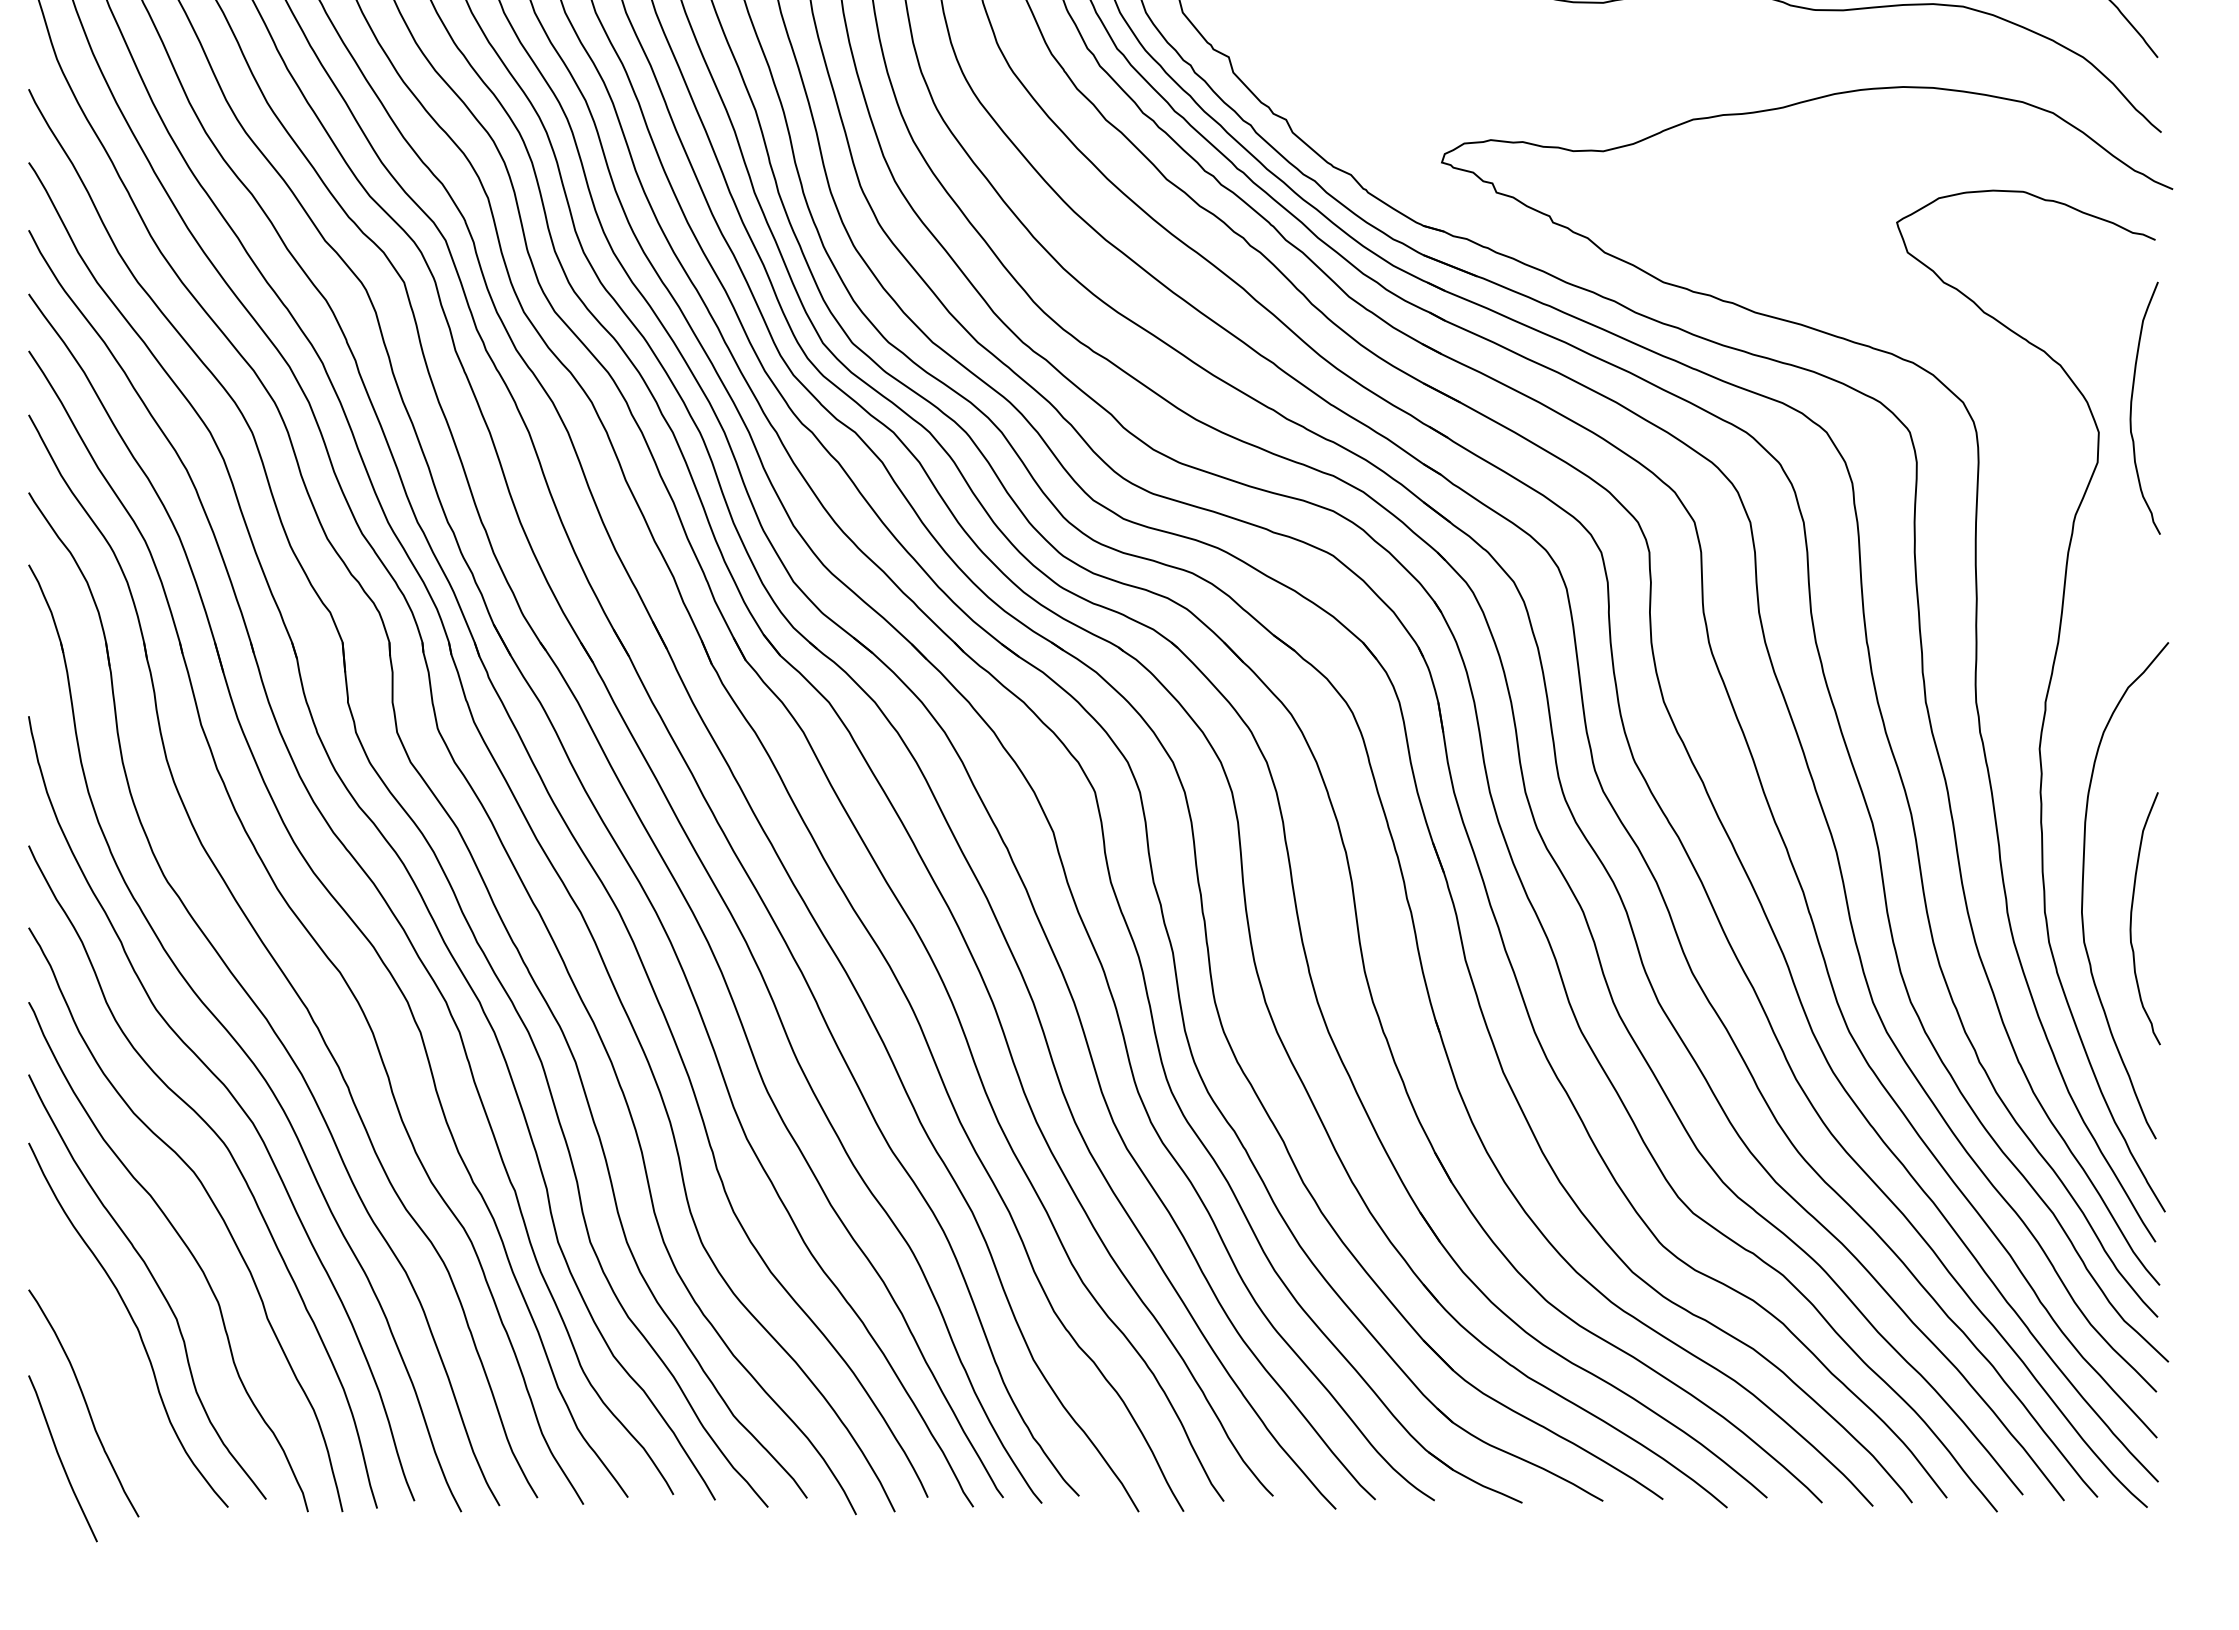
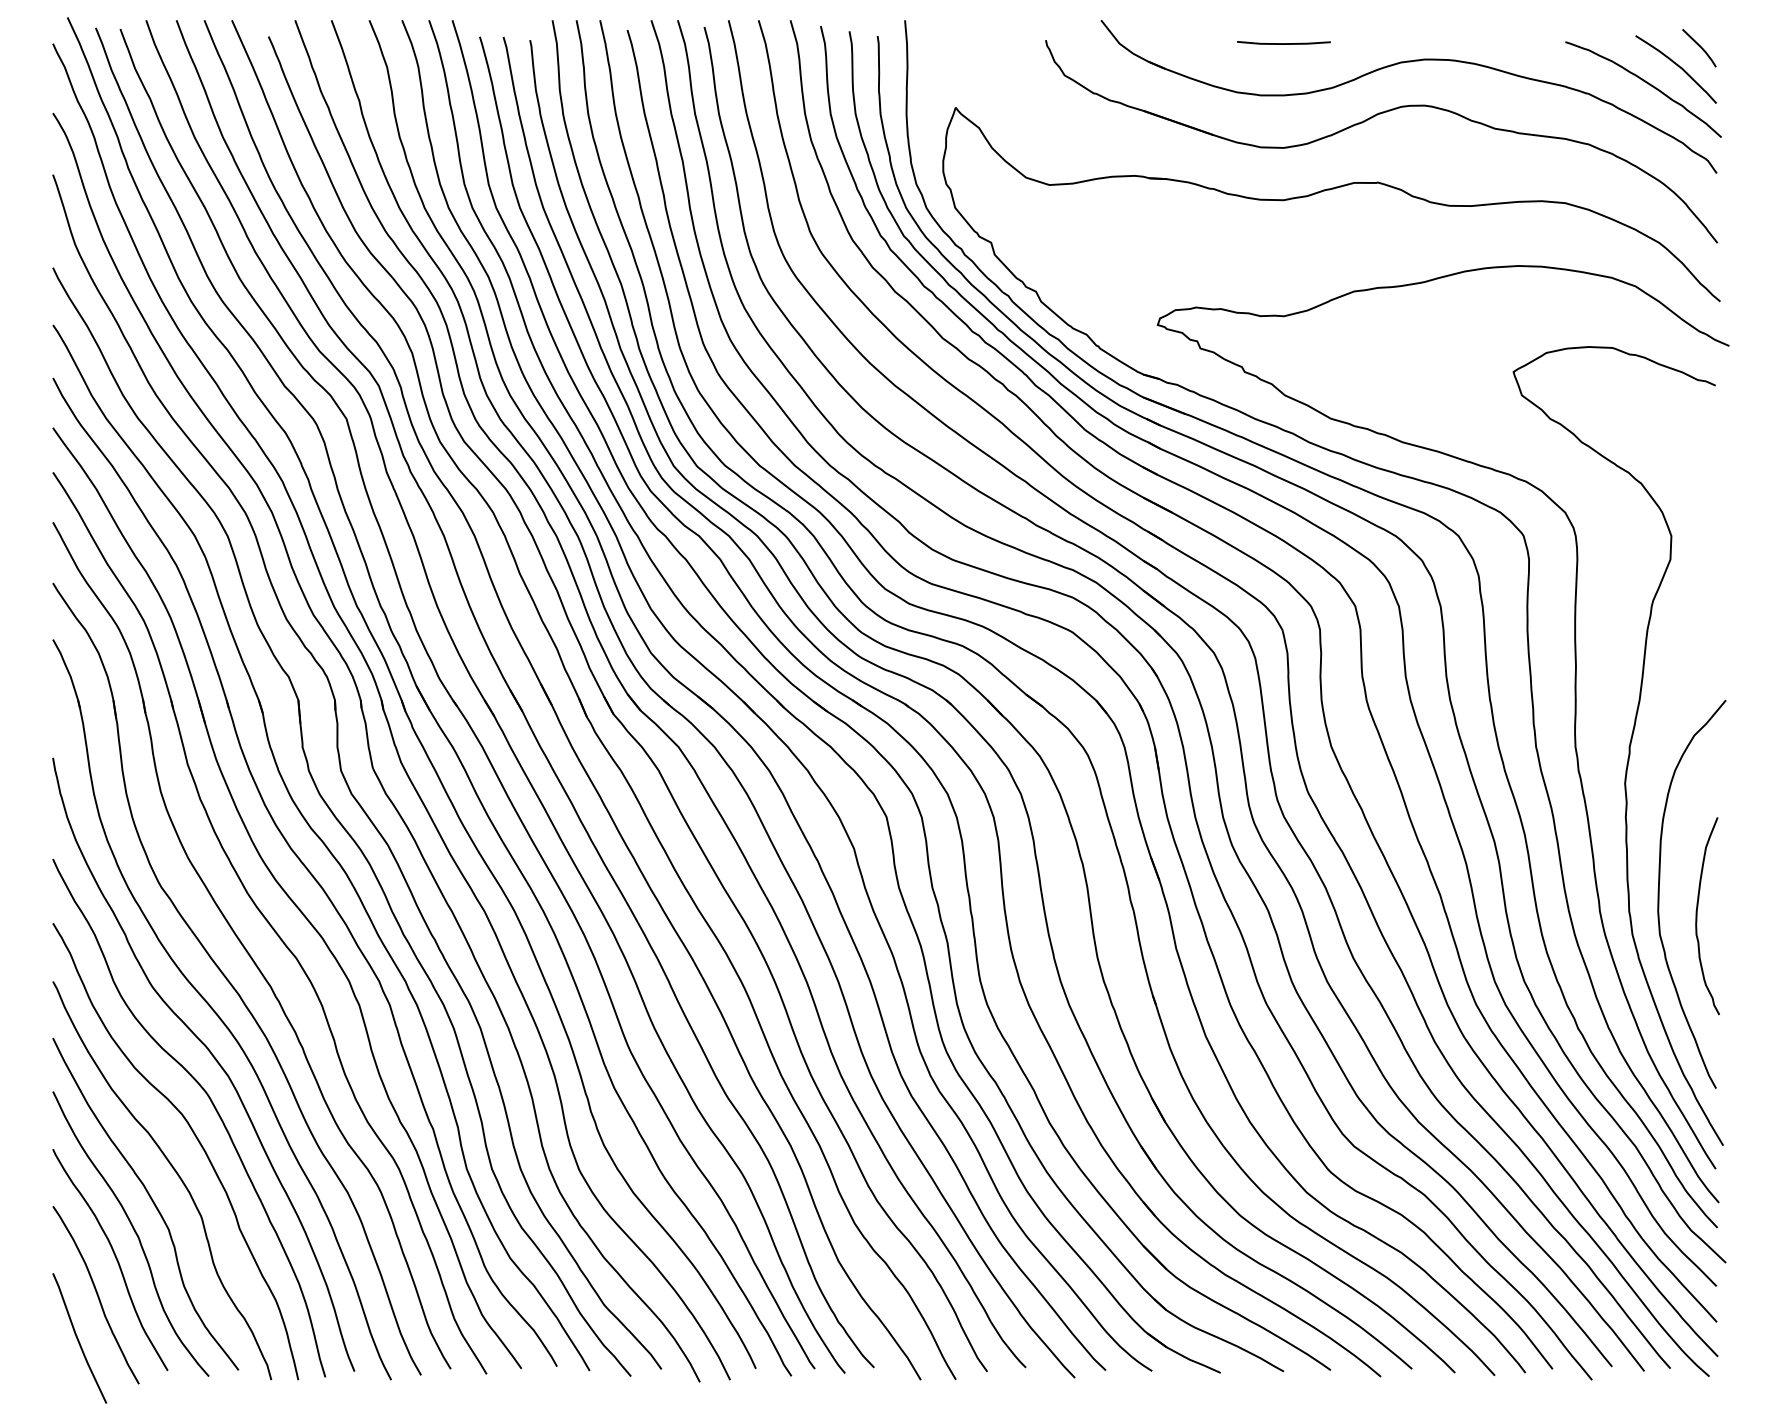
curve: (2132, 408) -> (1697, 517), removed
curve: (107, 1353) -> (114, 1256), added

